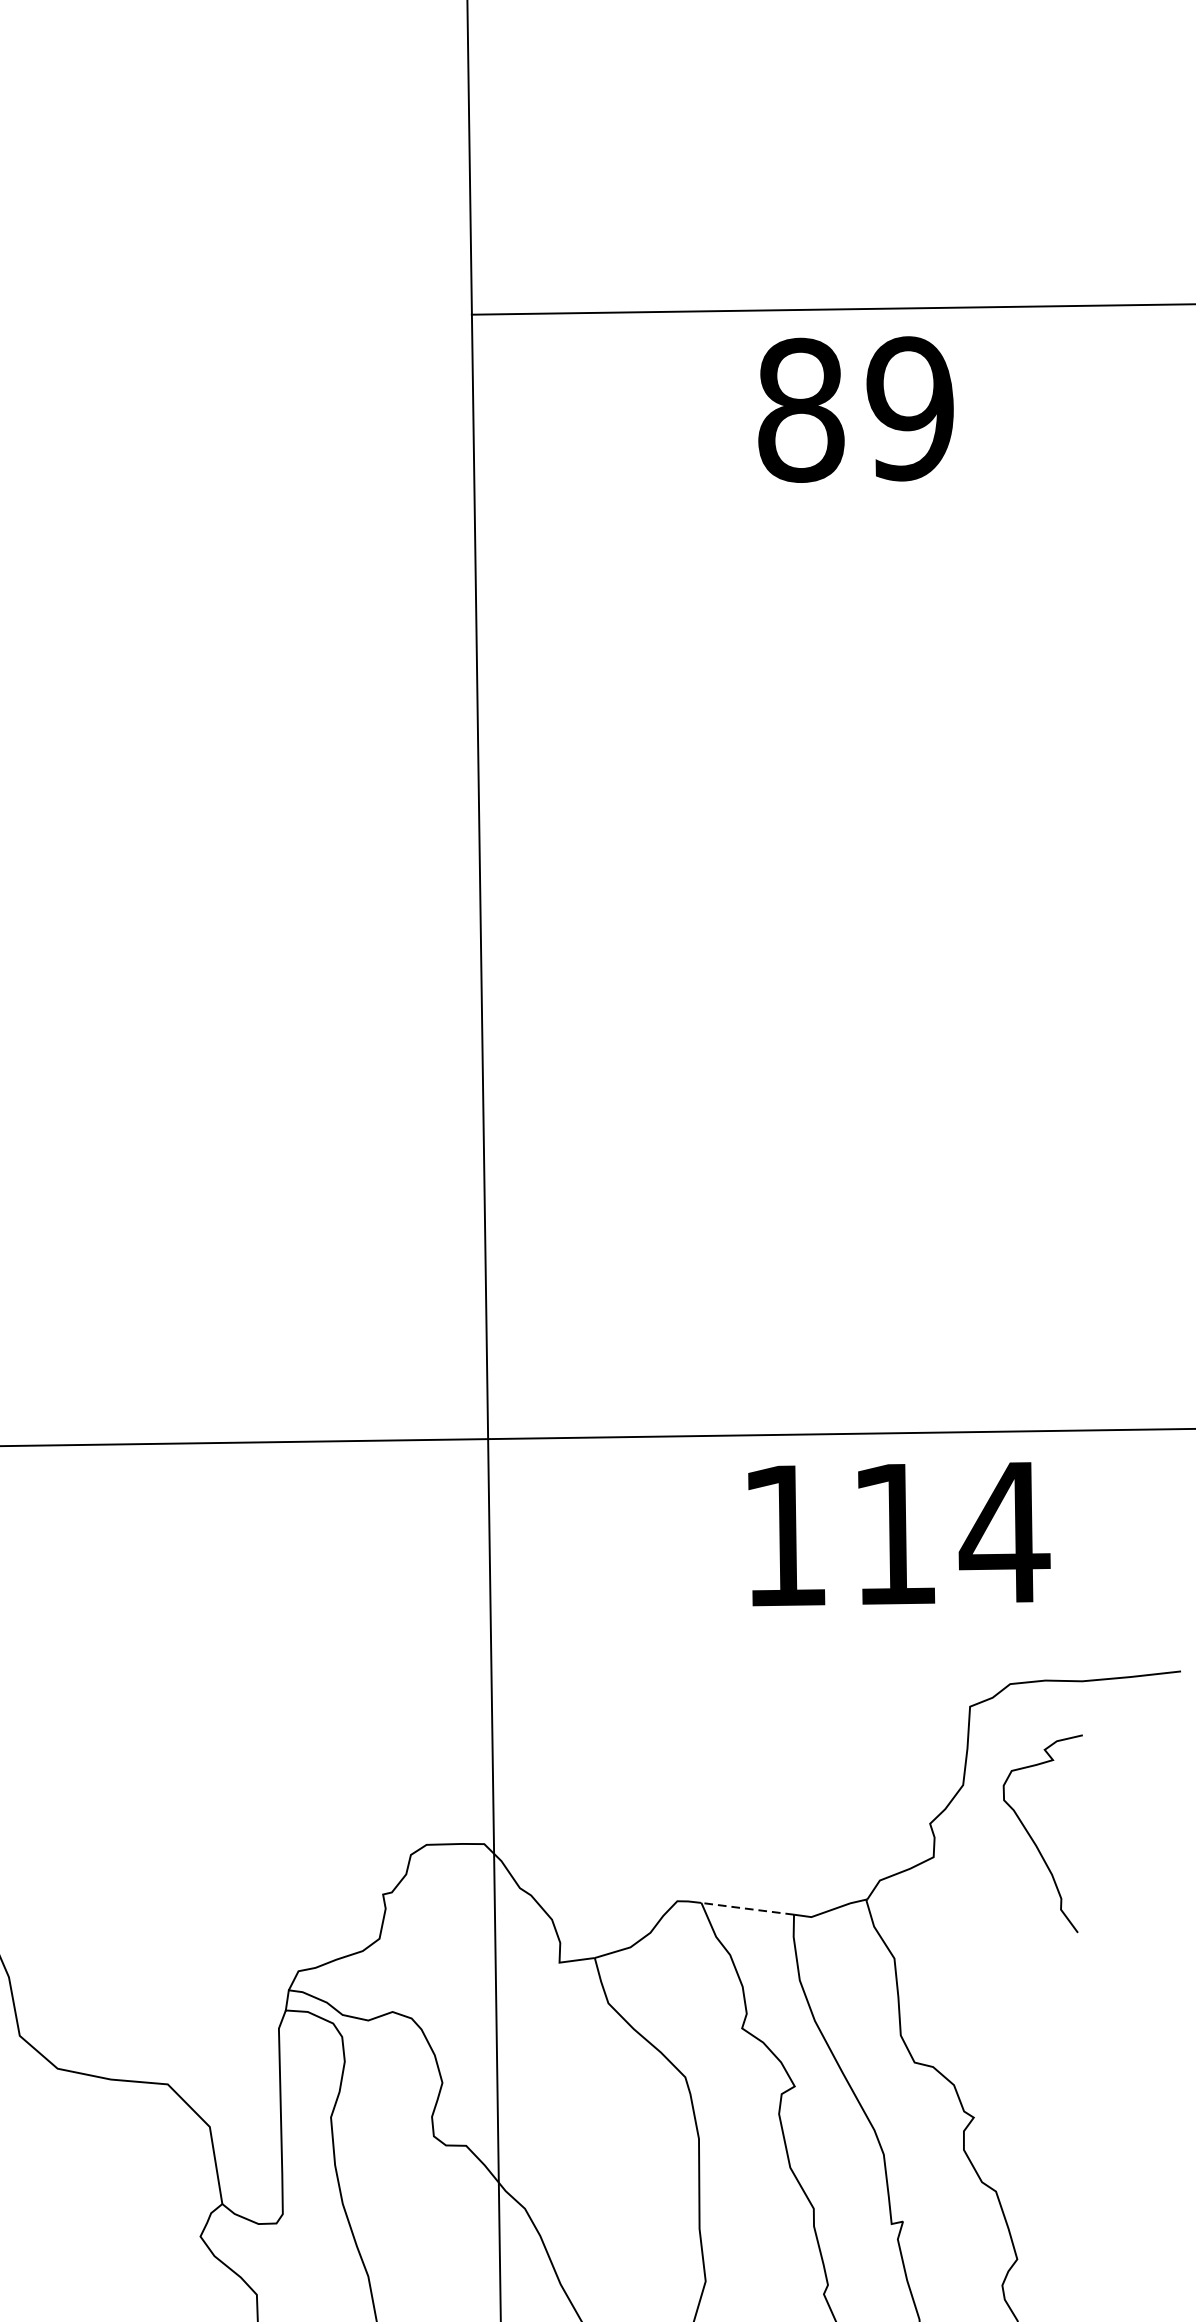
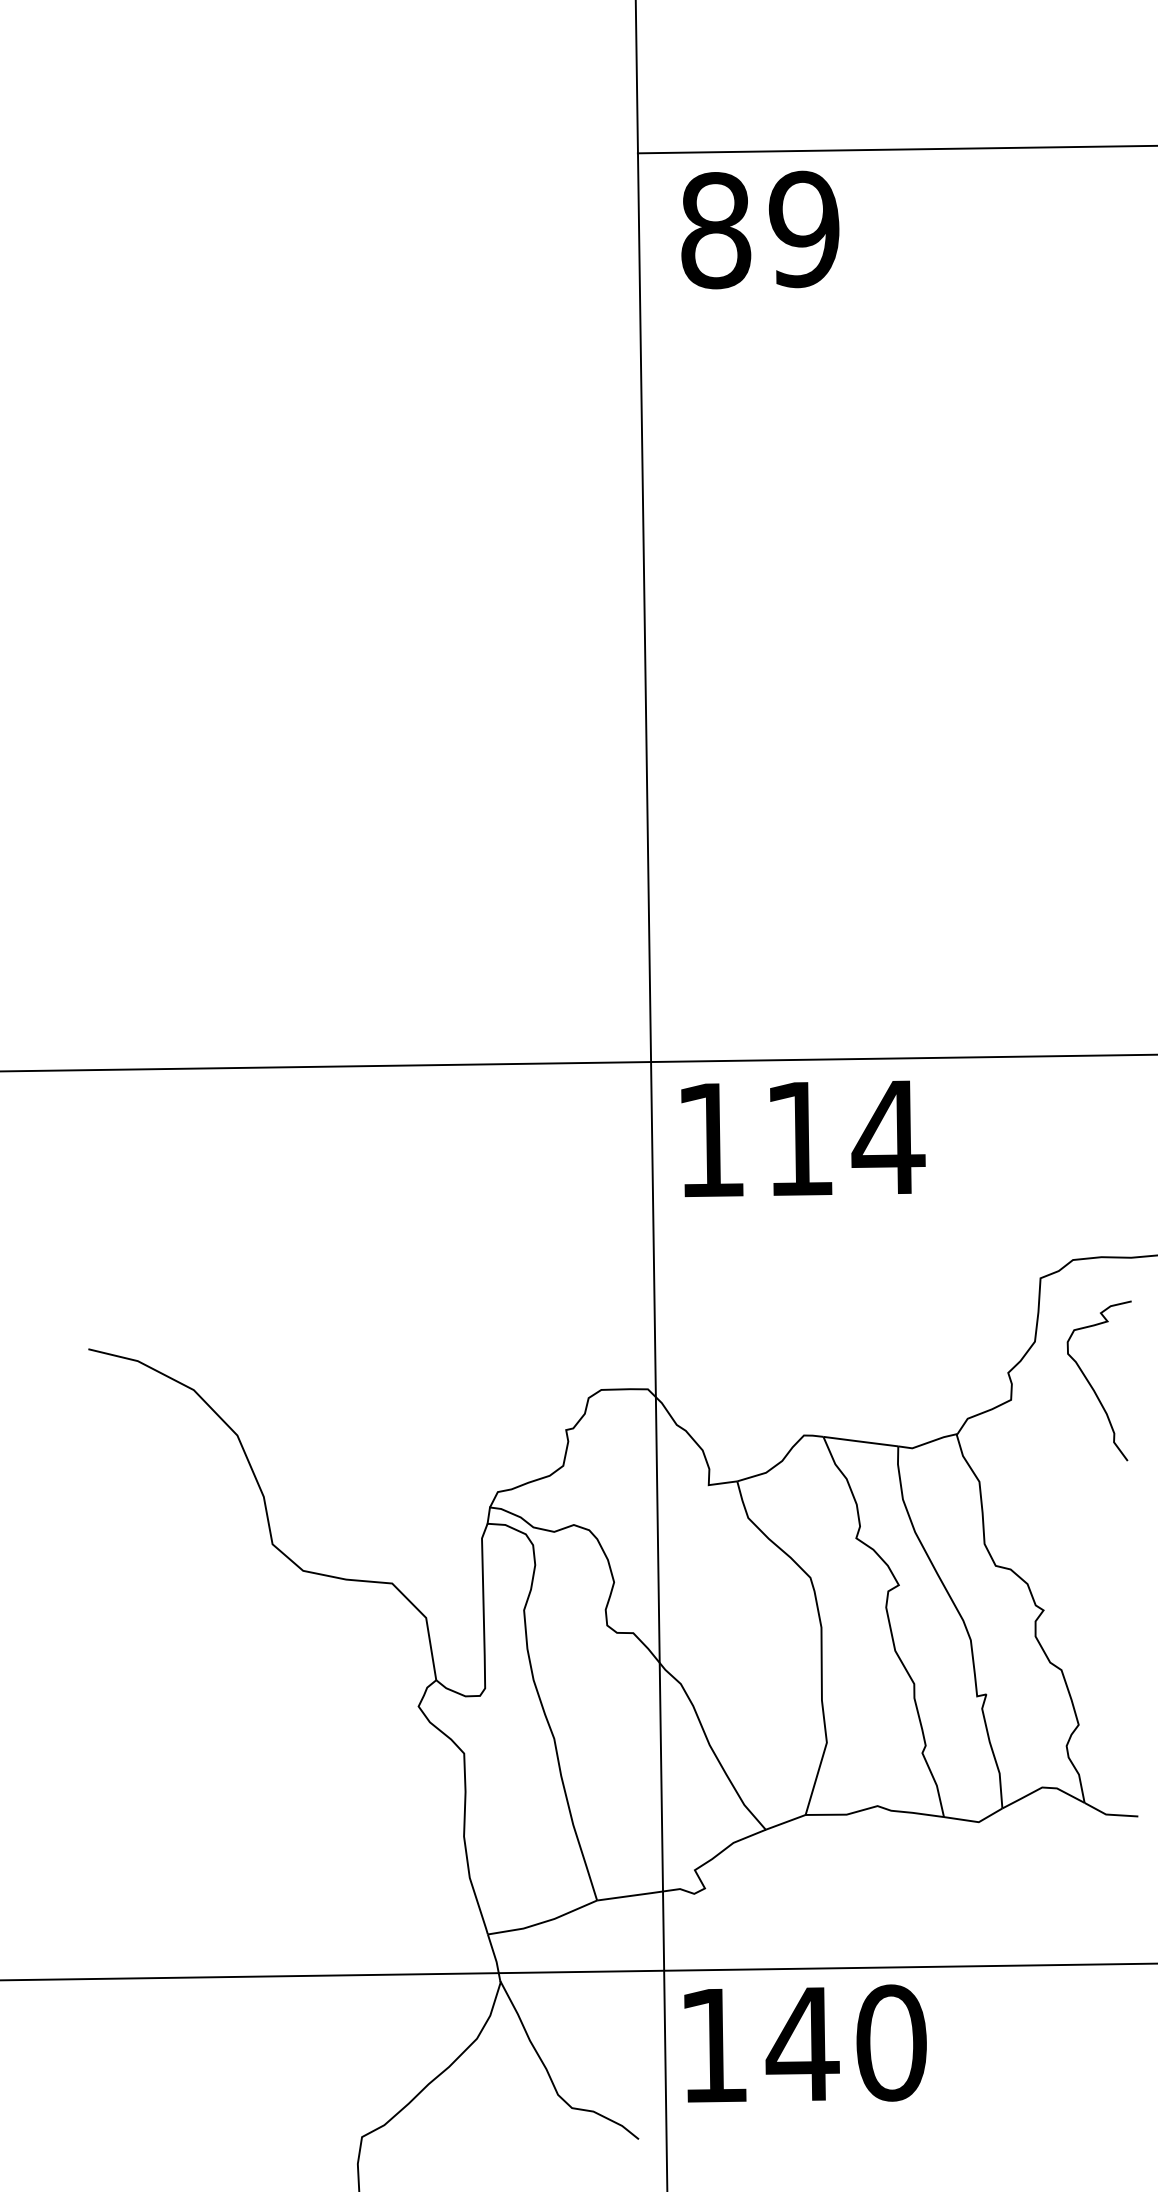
text: (856, 408) -> (760, 229), moved
text: (899, 1533) -> (803, 1138), moved
line: (747, 1908) -> (860, 1441), dashed -> solid

